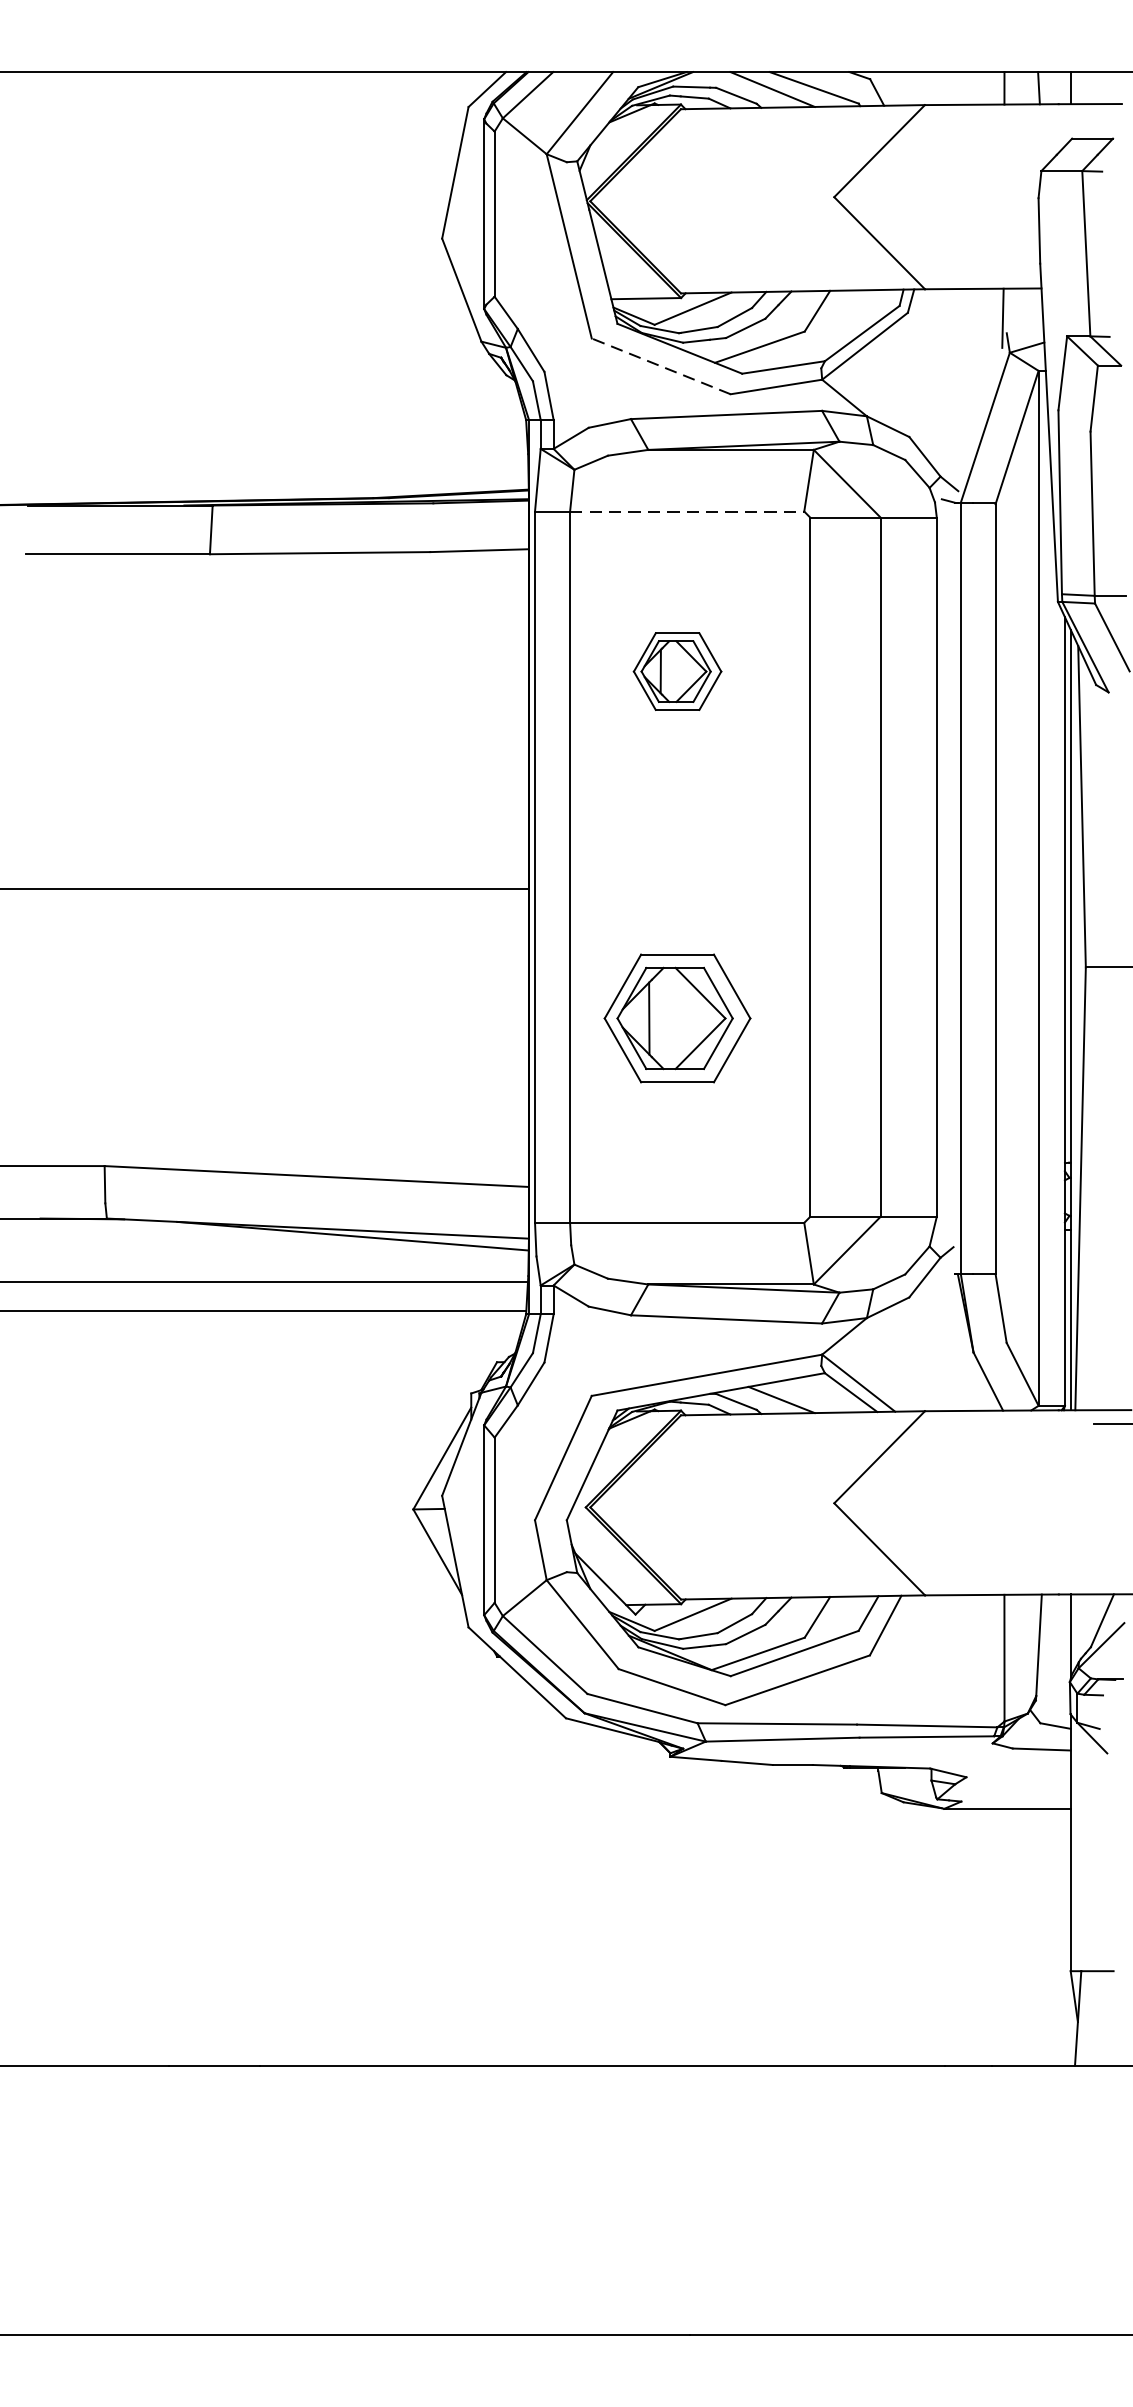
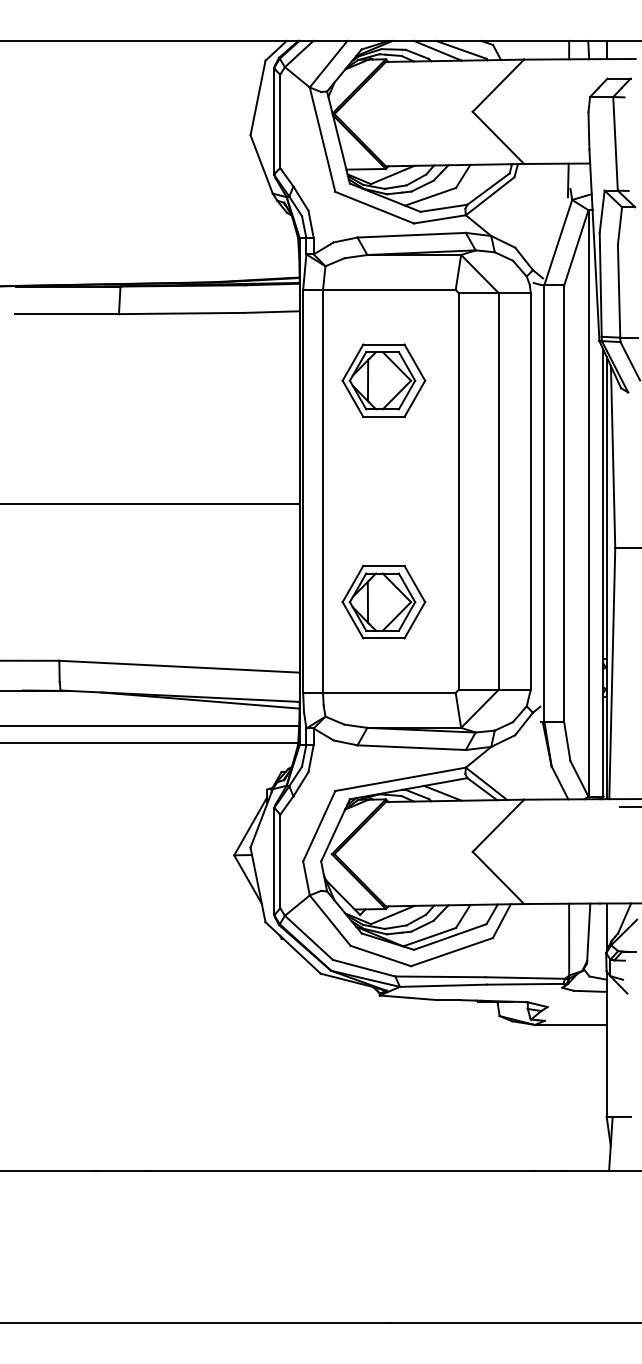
line: (660, 366) -> (374, 207), dashed -> solid
line: (687, 510) -> (389, 289), dashed -> solid
part: (676, 671) -> (383, 380), size x1.67
part: (676, 1017) -> (383, 601), moved

